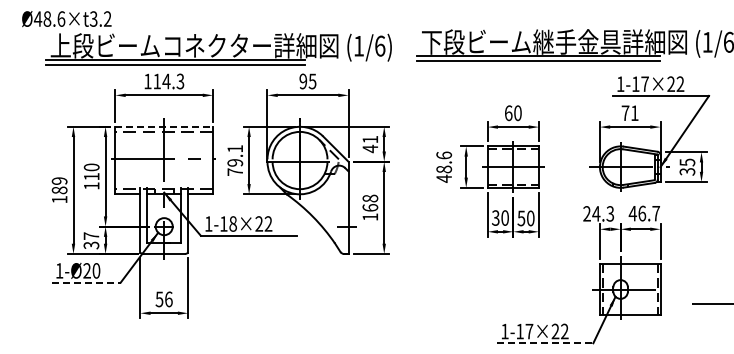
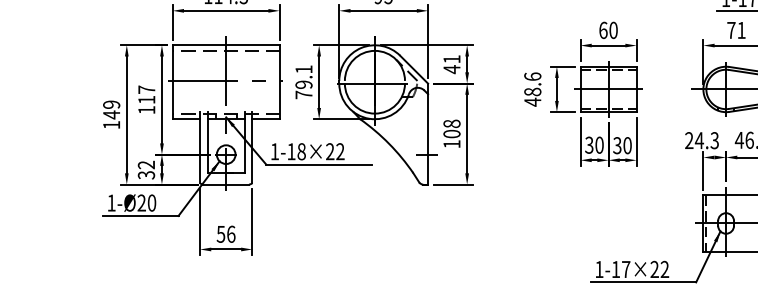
line: (164, 126) -> (226, 44), dashed -> solid
text: (91, 167) -> (146, 89), 110 -> 117
text: (59, 190) -> (111, 115), 189 -> 149
text: (370, 207) -> (452, 133), 168 -> 108
text: (521, 217) -> (617, 144), 50 -> 30
text: (91, 235) -> (146, 164), 37 -> 32
line: (86, 282) -> (141, 215), dashed -> solid
line: (545, 343) -> (643, 282), dashed -> solid

